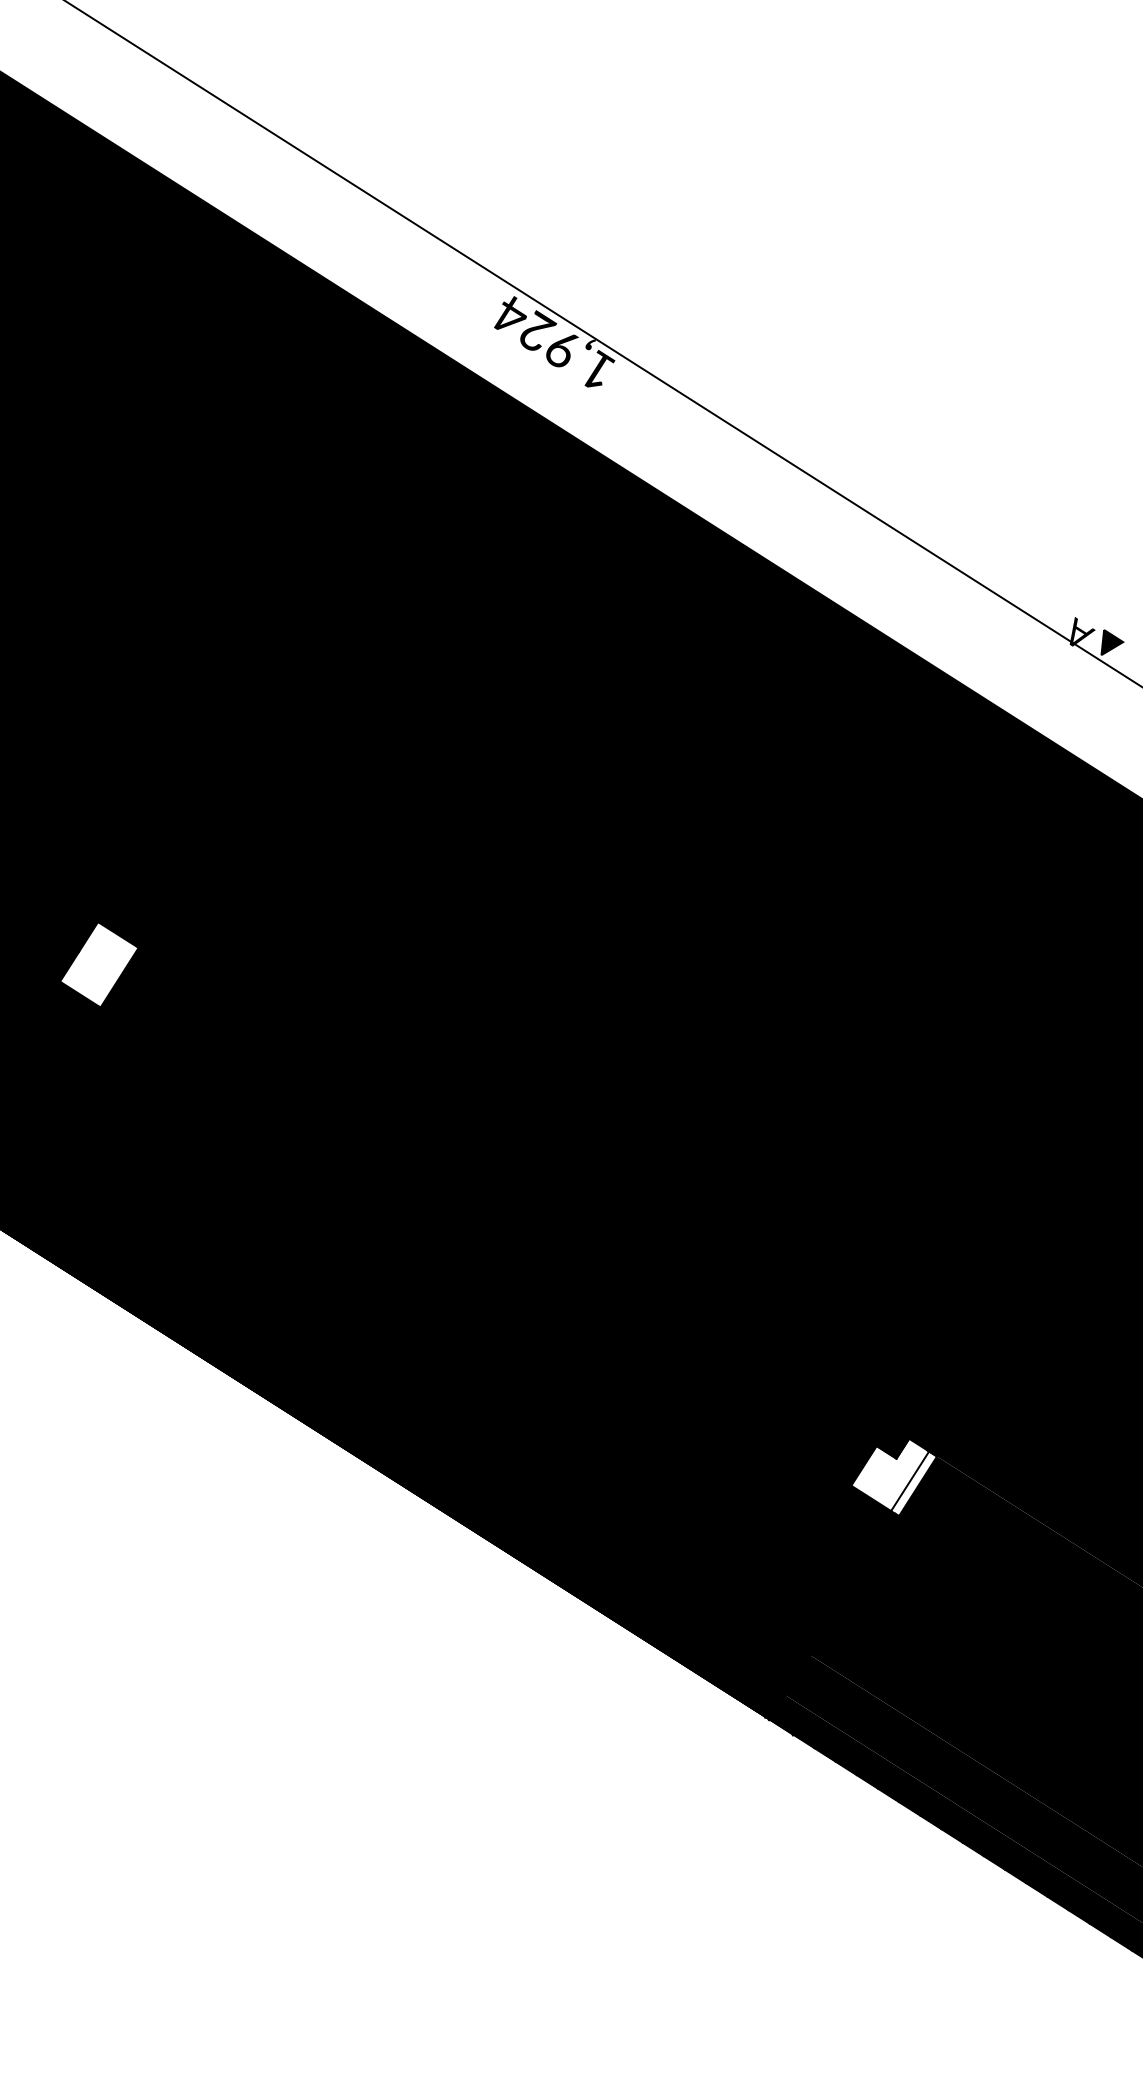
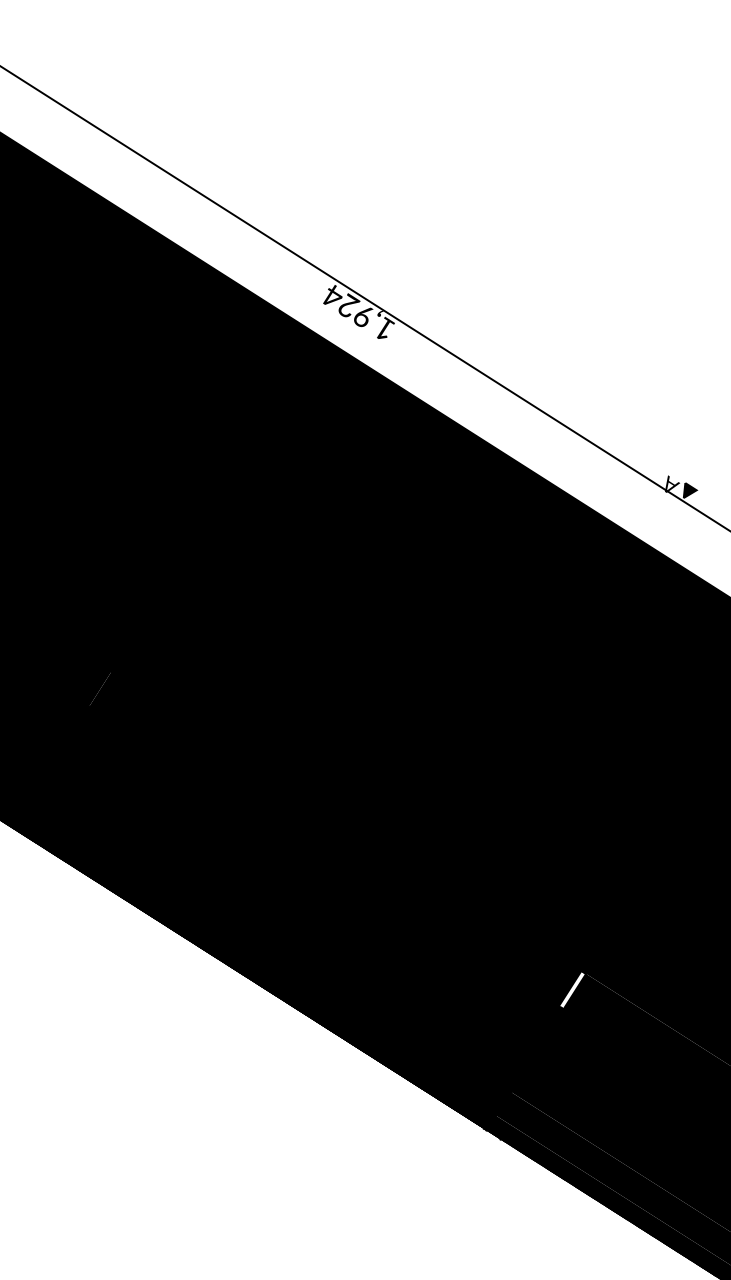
fill: (99, 964) -> (88, 681), added
fill: (890, 1474) -> (558, 984), added

